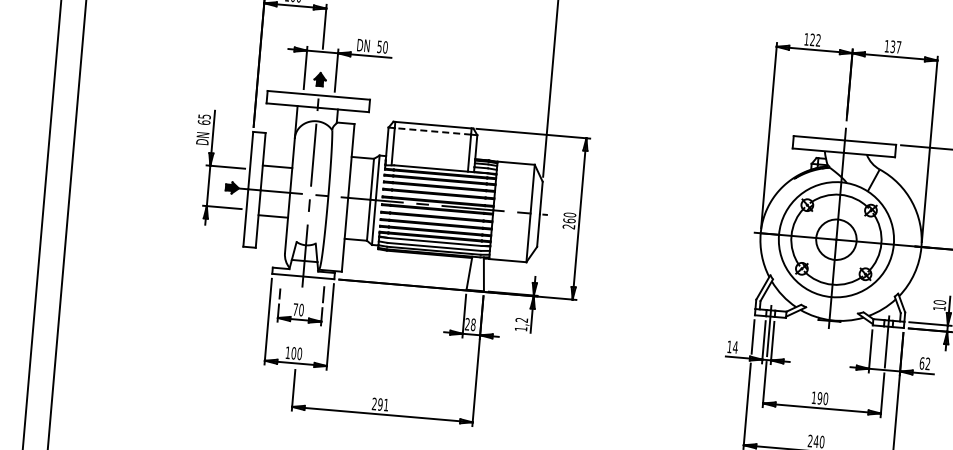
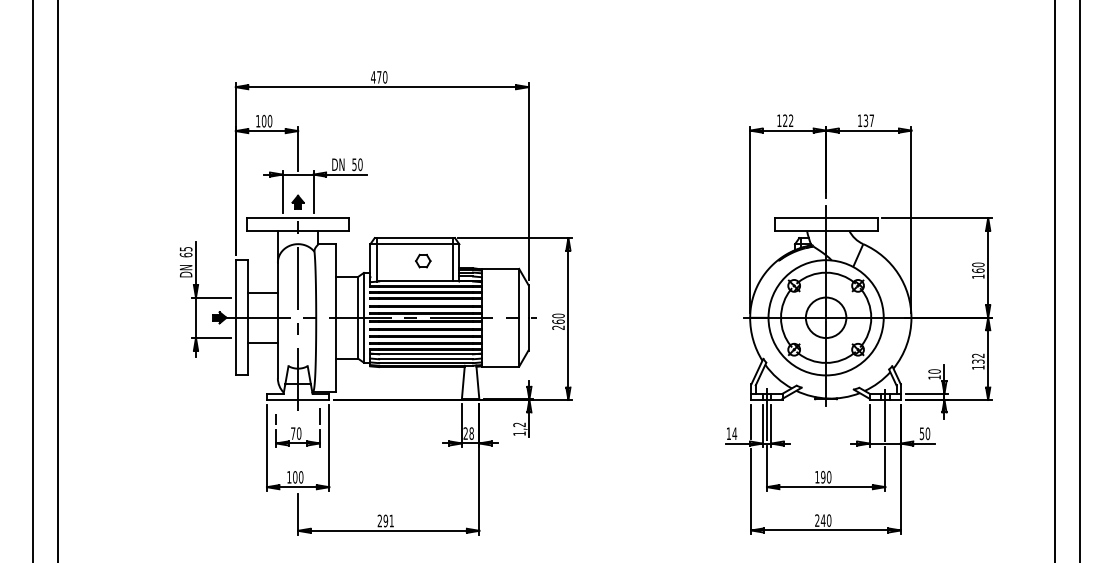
line: (432, 131) -> (414, 244), dashed -> solid
part: (440, 148) -> (423, 260), added
text: (924, 363) -> (924, 433), 62 -> 50

